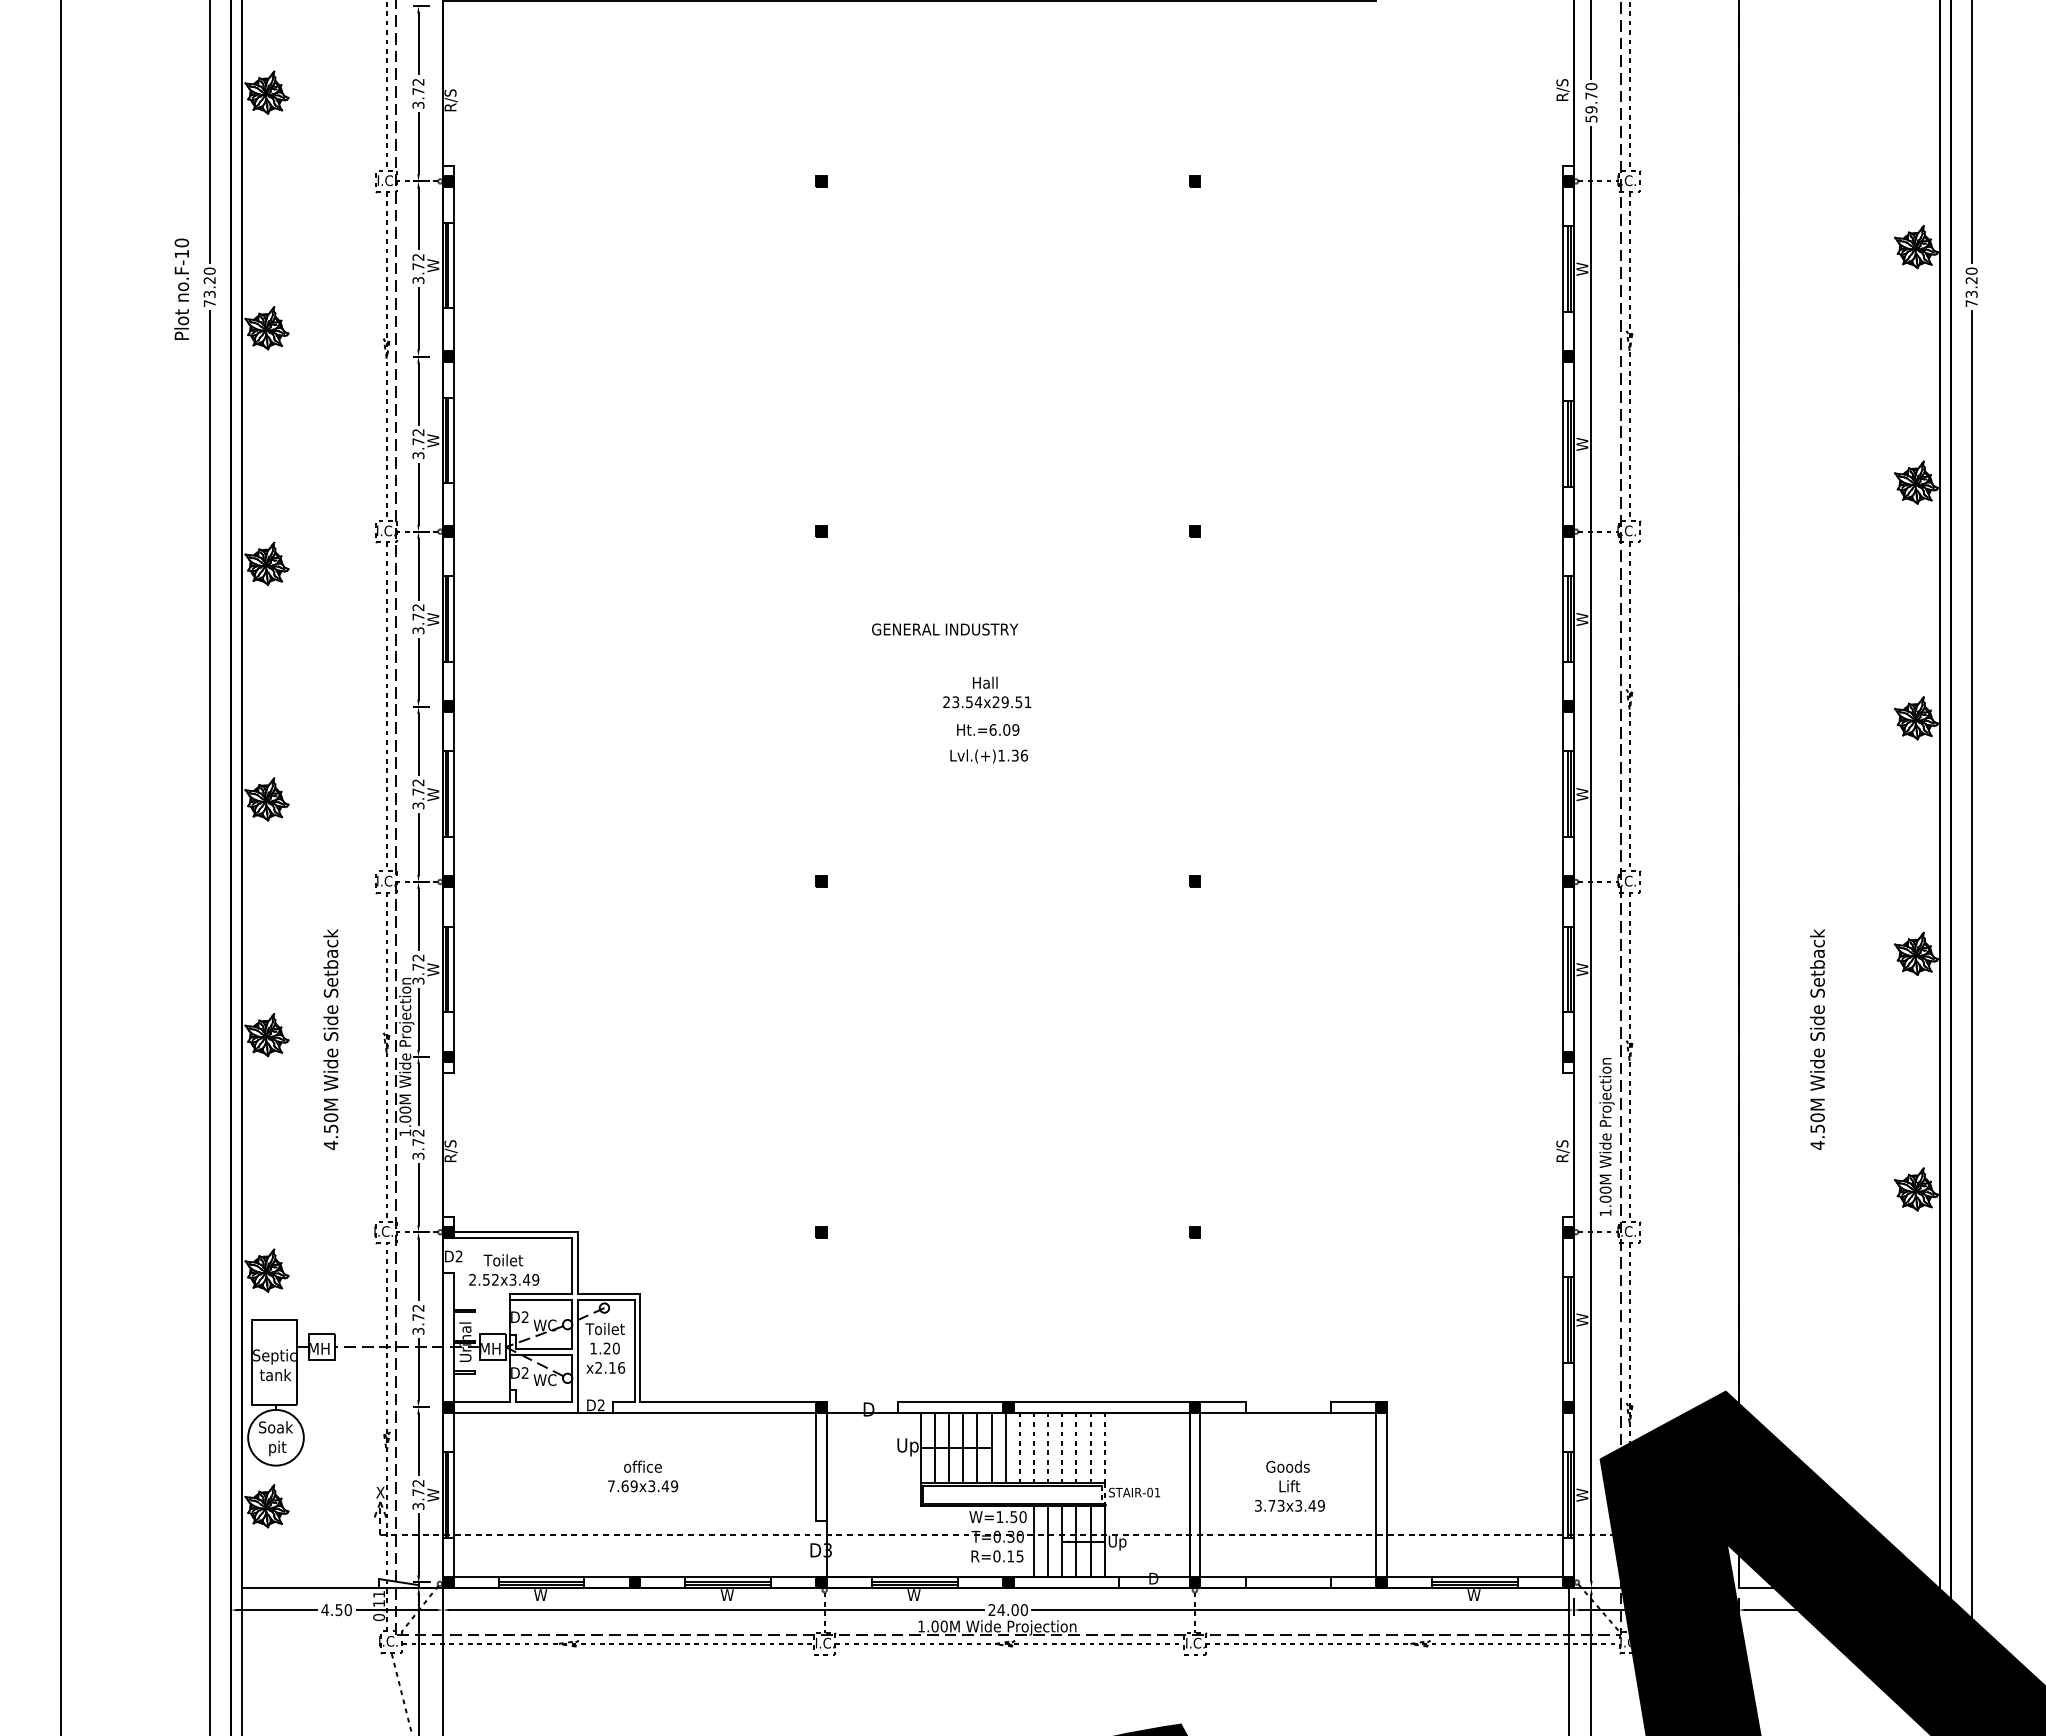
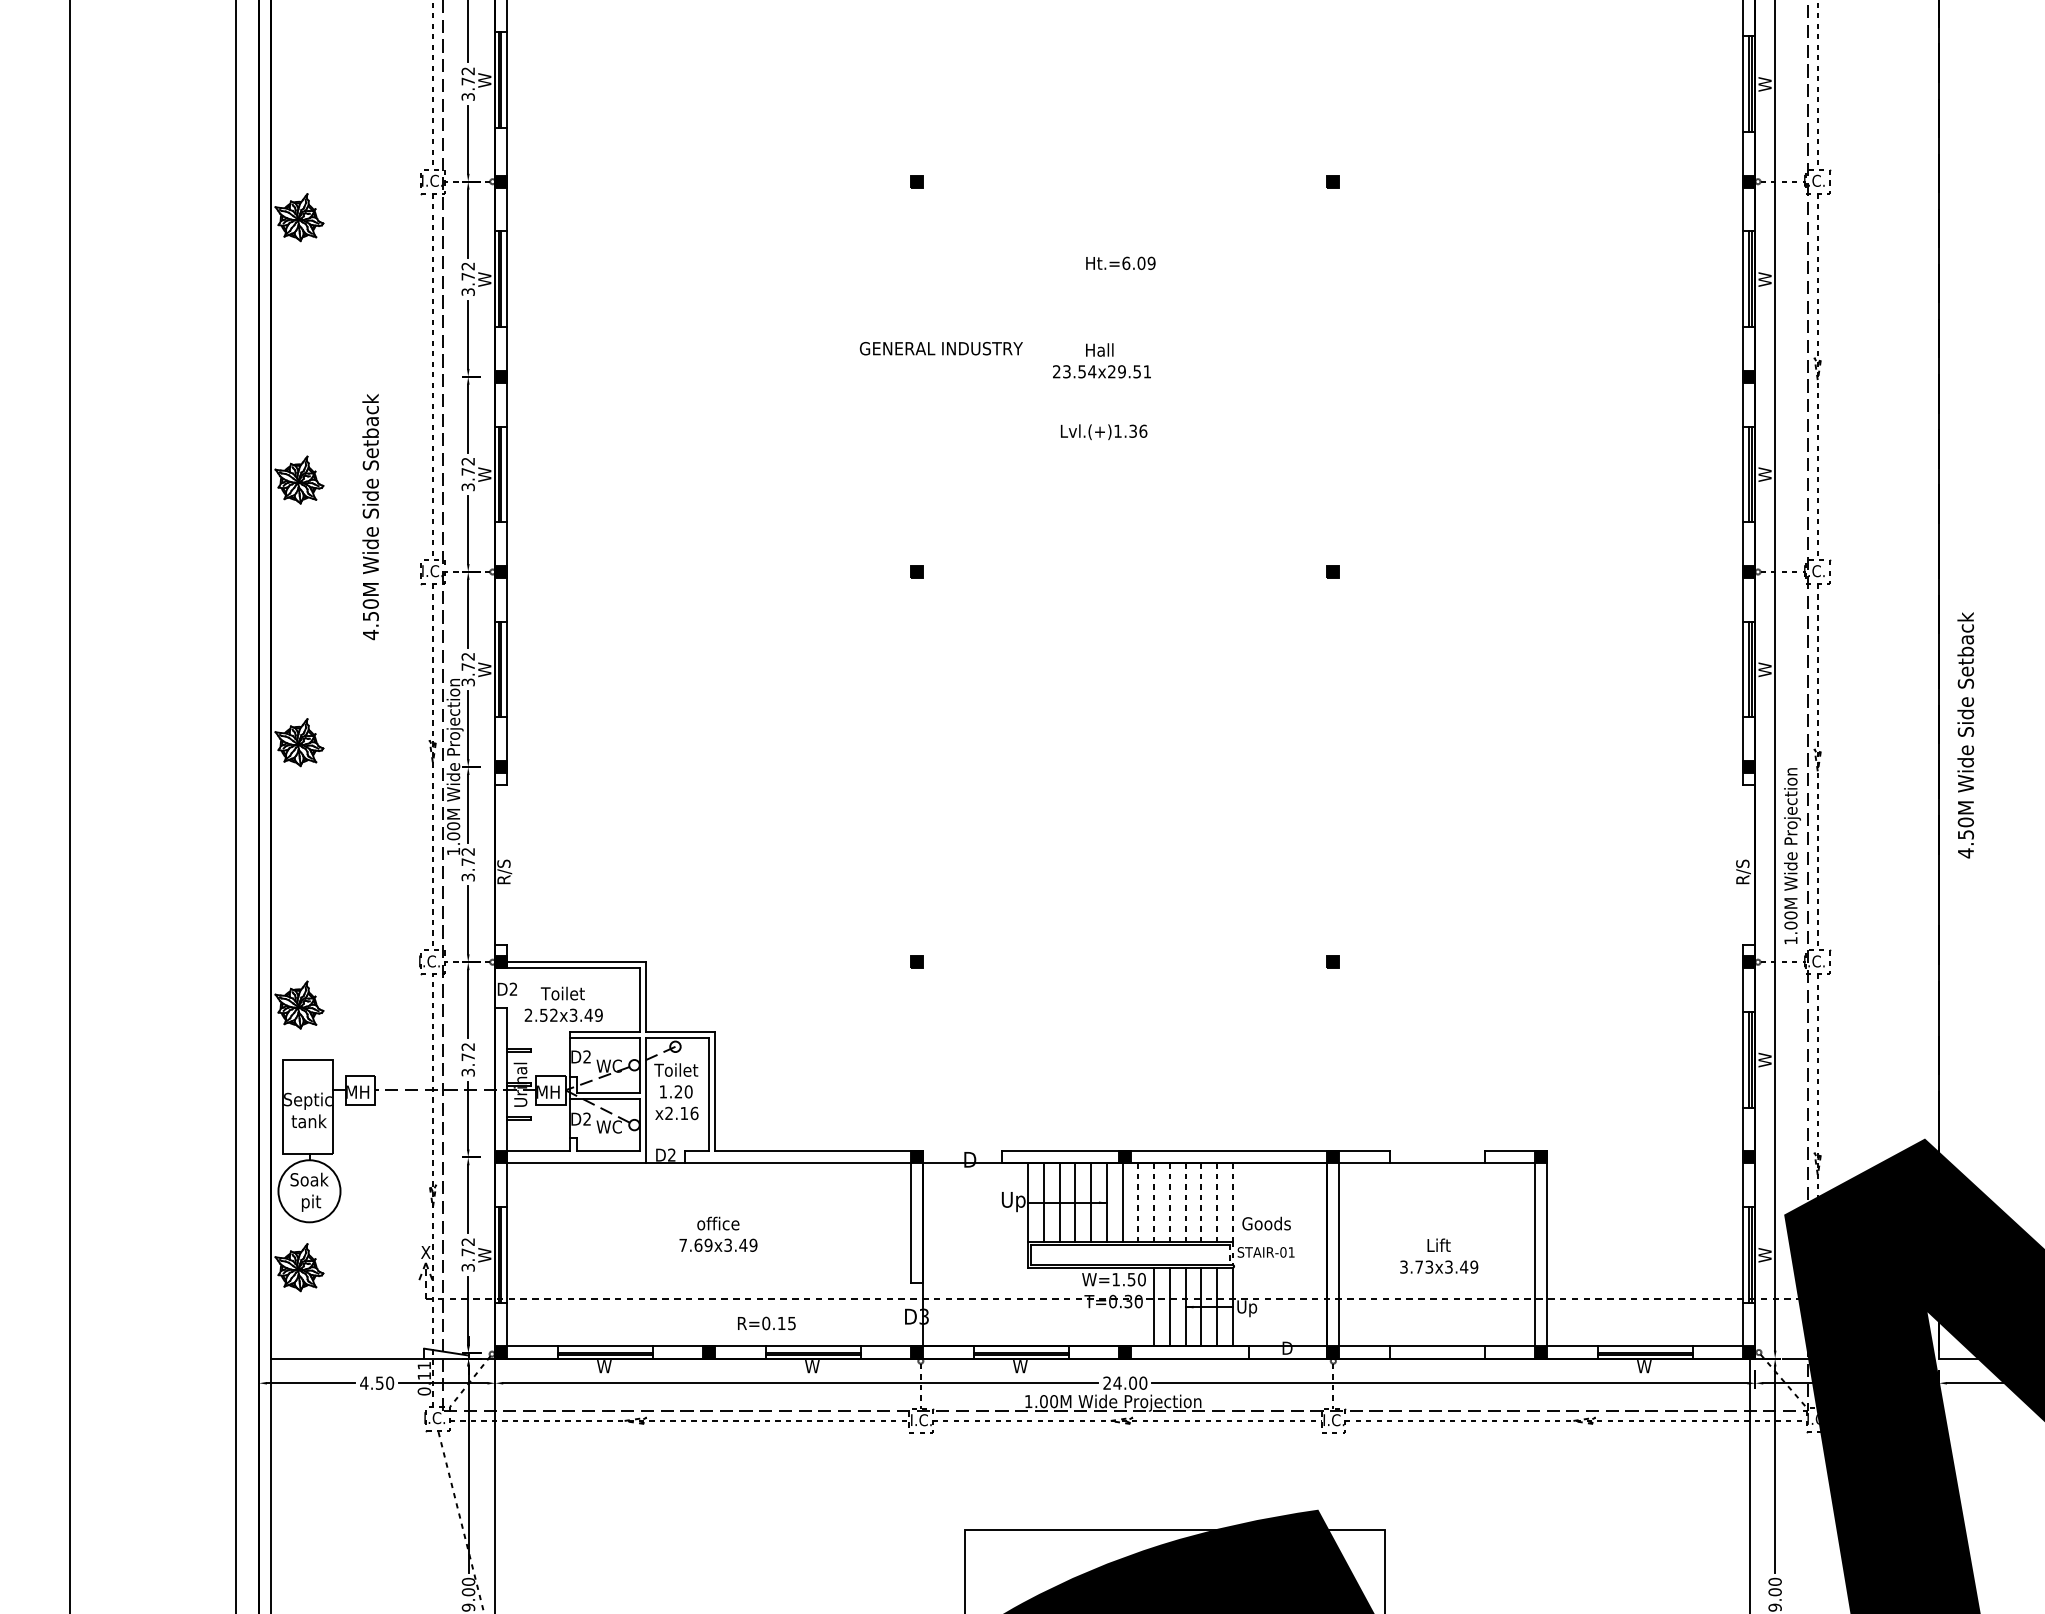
text: (945, 629) -> (941, 348), moved
text: (988, 729) -> (1121, 262), moved
text: (330, 1039) -> (370, 516), moved
text: (1817, 1039) -> (1965, 735), moved
text: (1287, 1466) -> (1266, 1223), moved
text: (997, 1556) -> (766, 1323), moved

